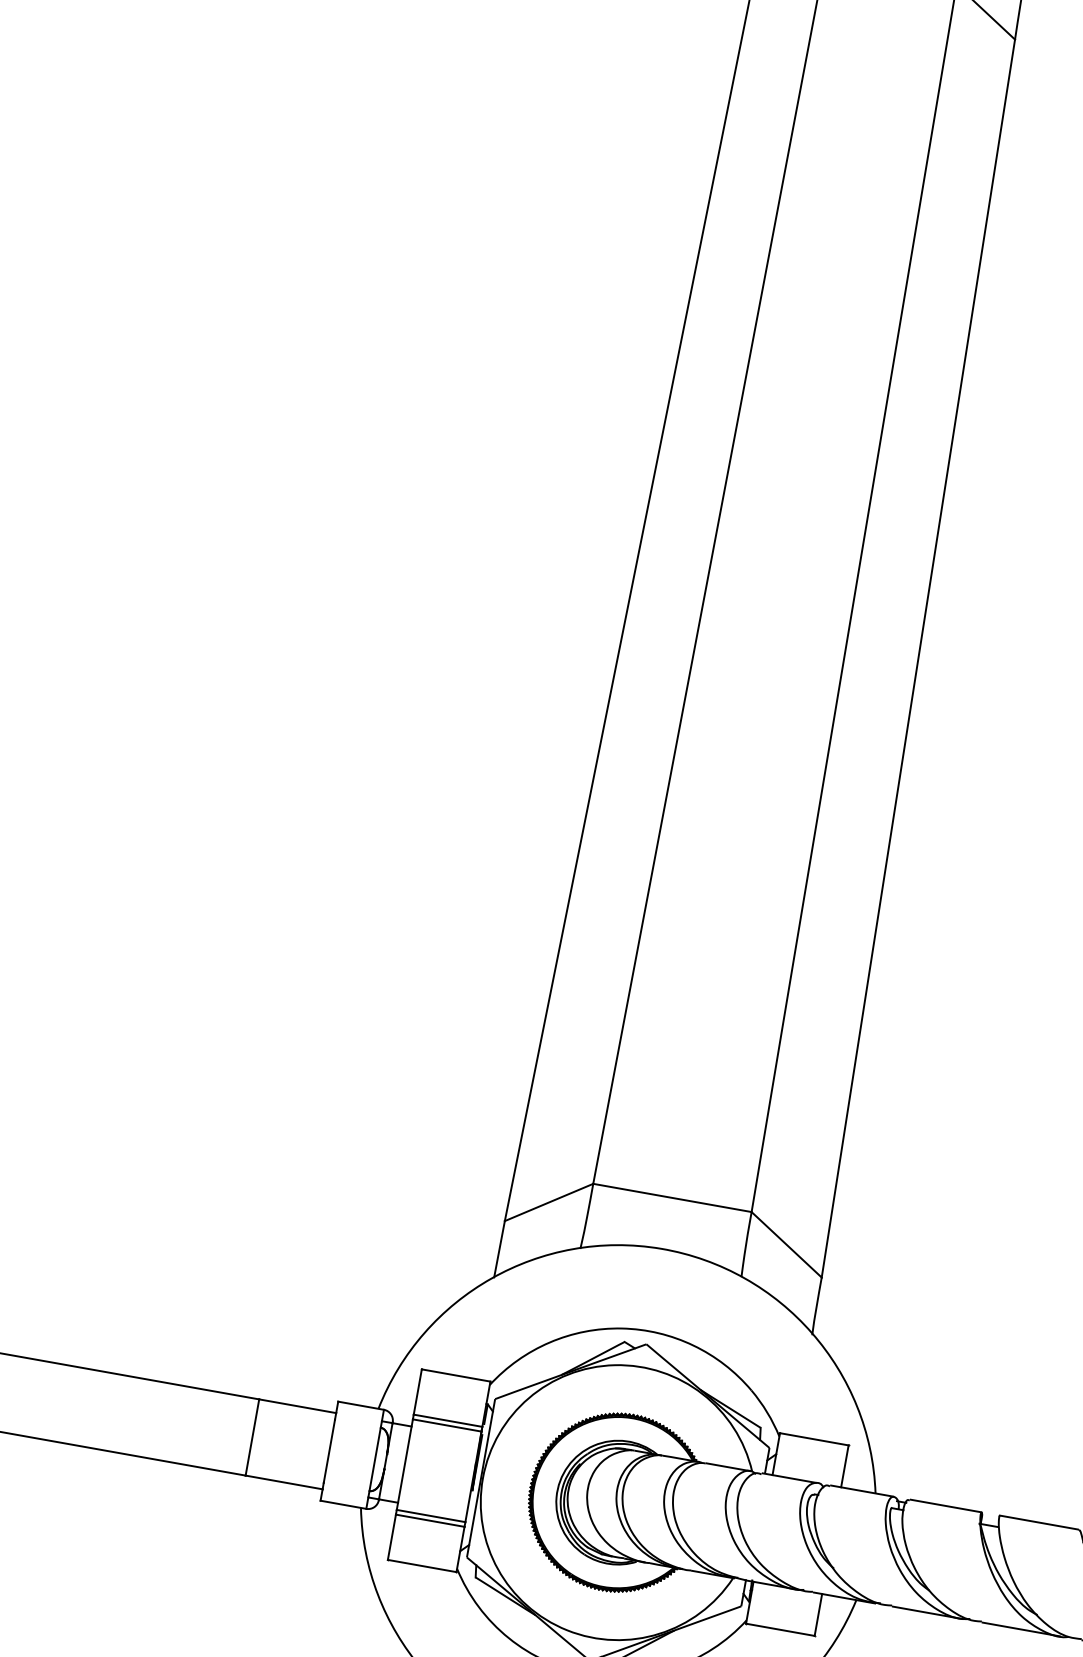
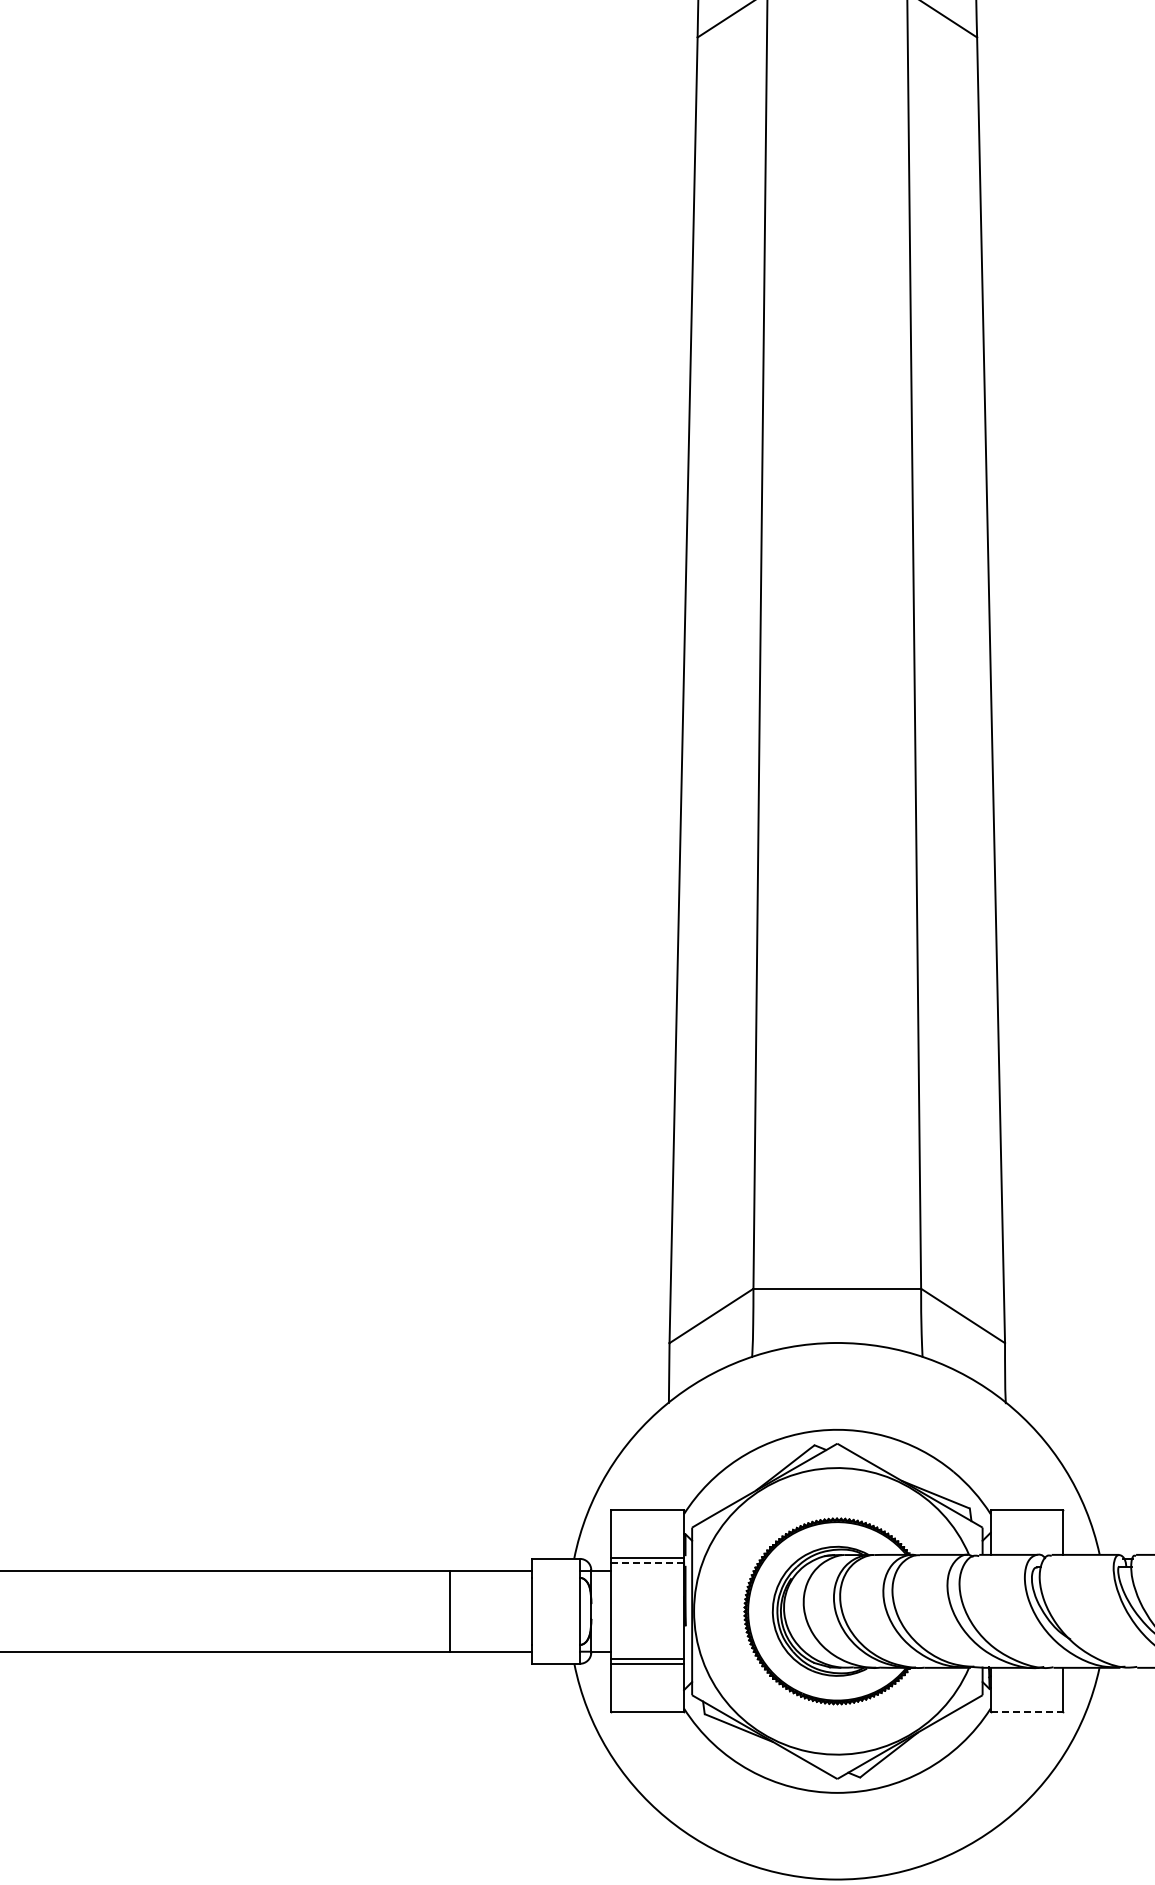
line: (446, 1425) -> (647, 1563), solid -> dashed
line: (780, 1630) -> (1027, 1712), solid -> dashed

